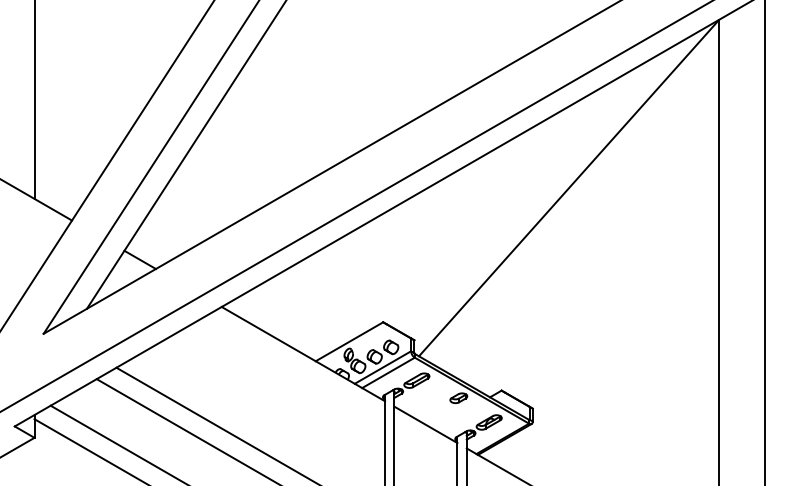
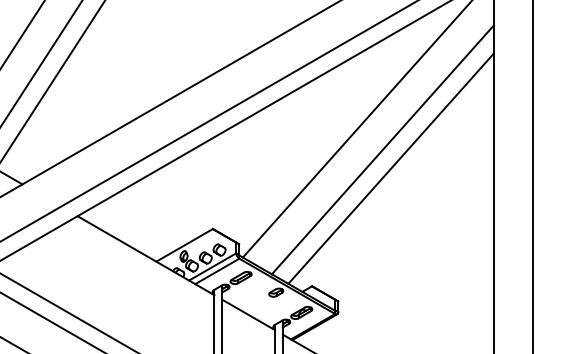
line: (585, 227) -> (382, 149), added
line: (595, 249) -> (390, 168), added

